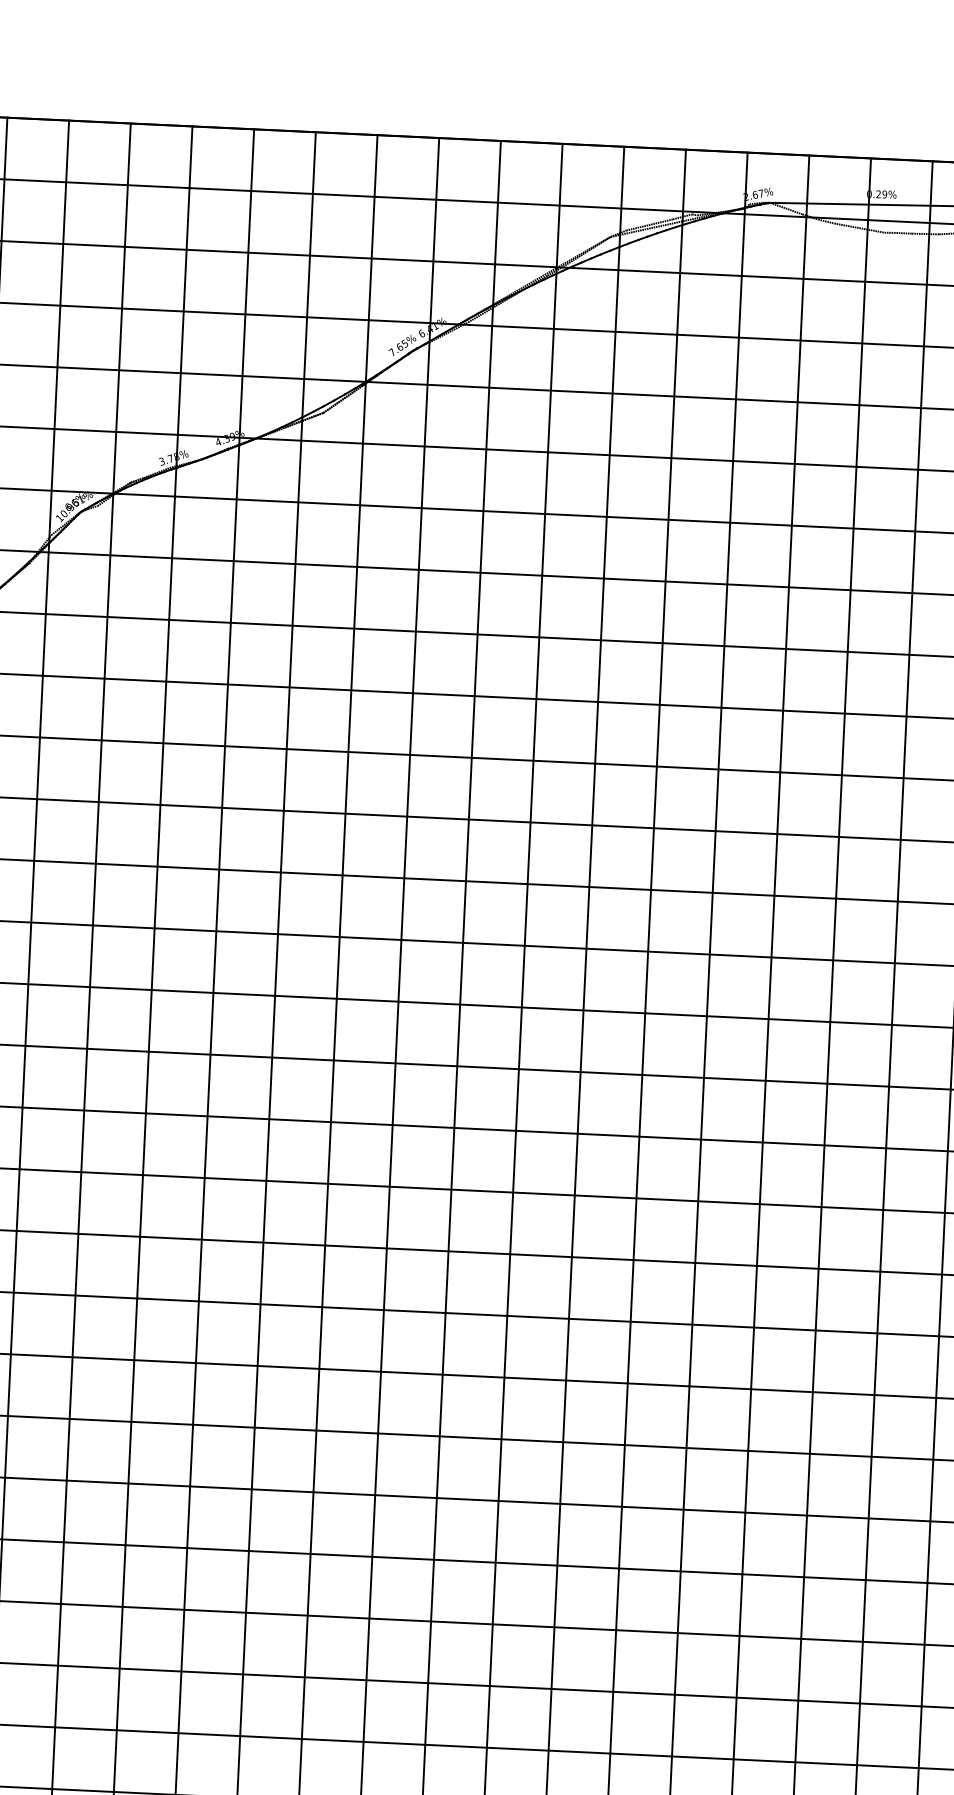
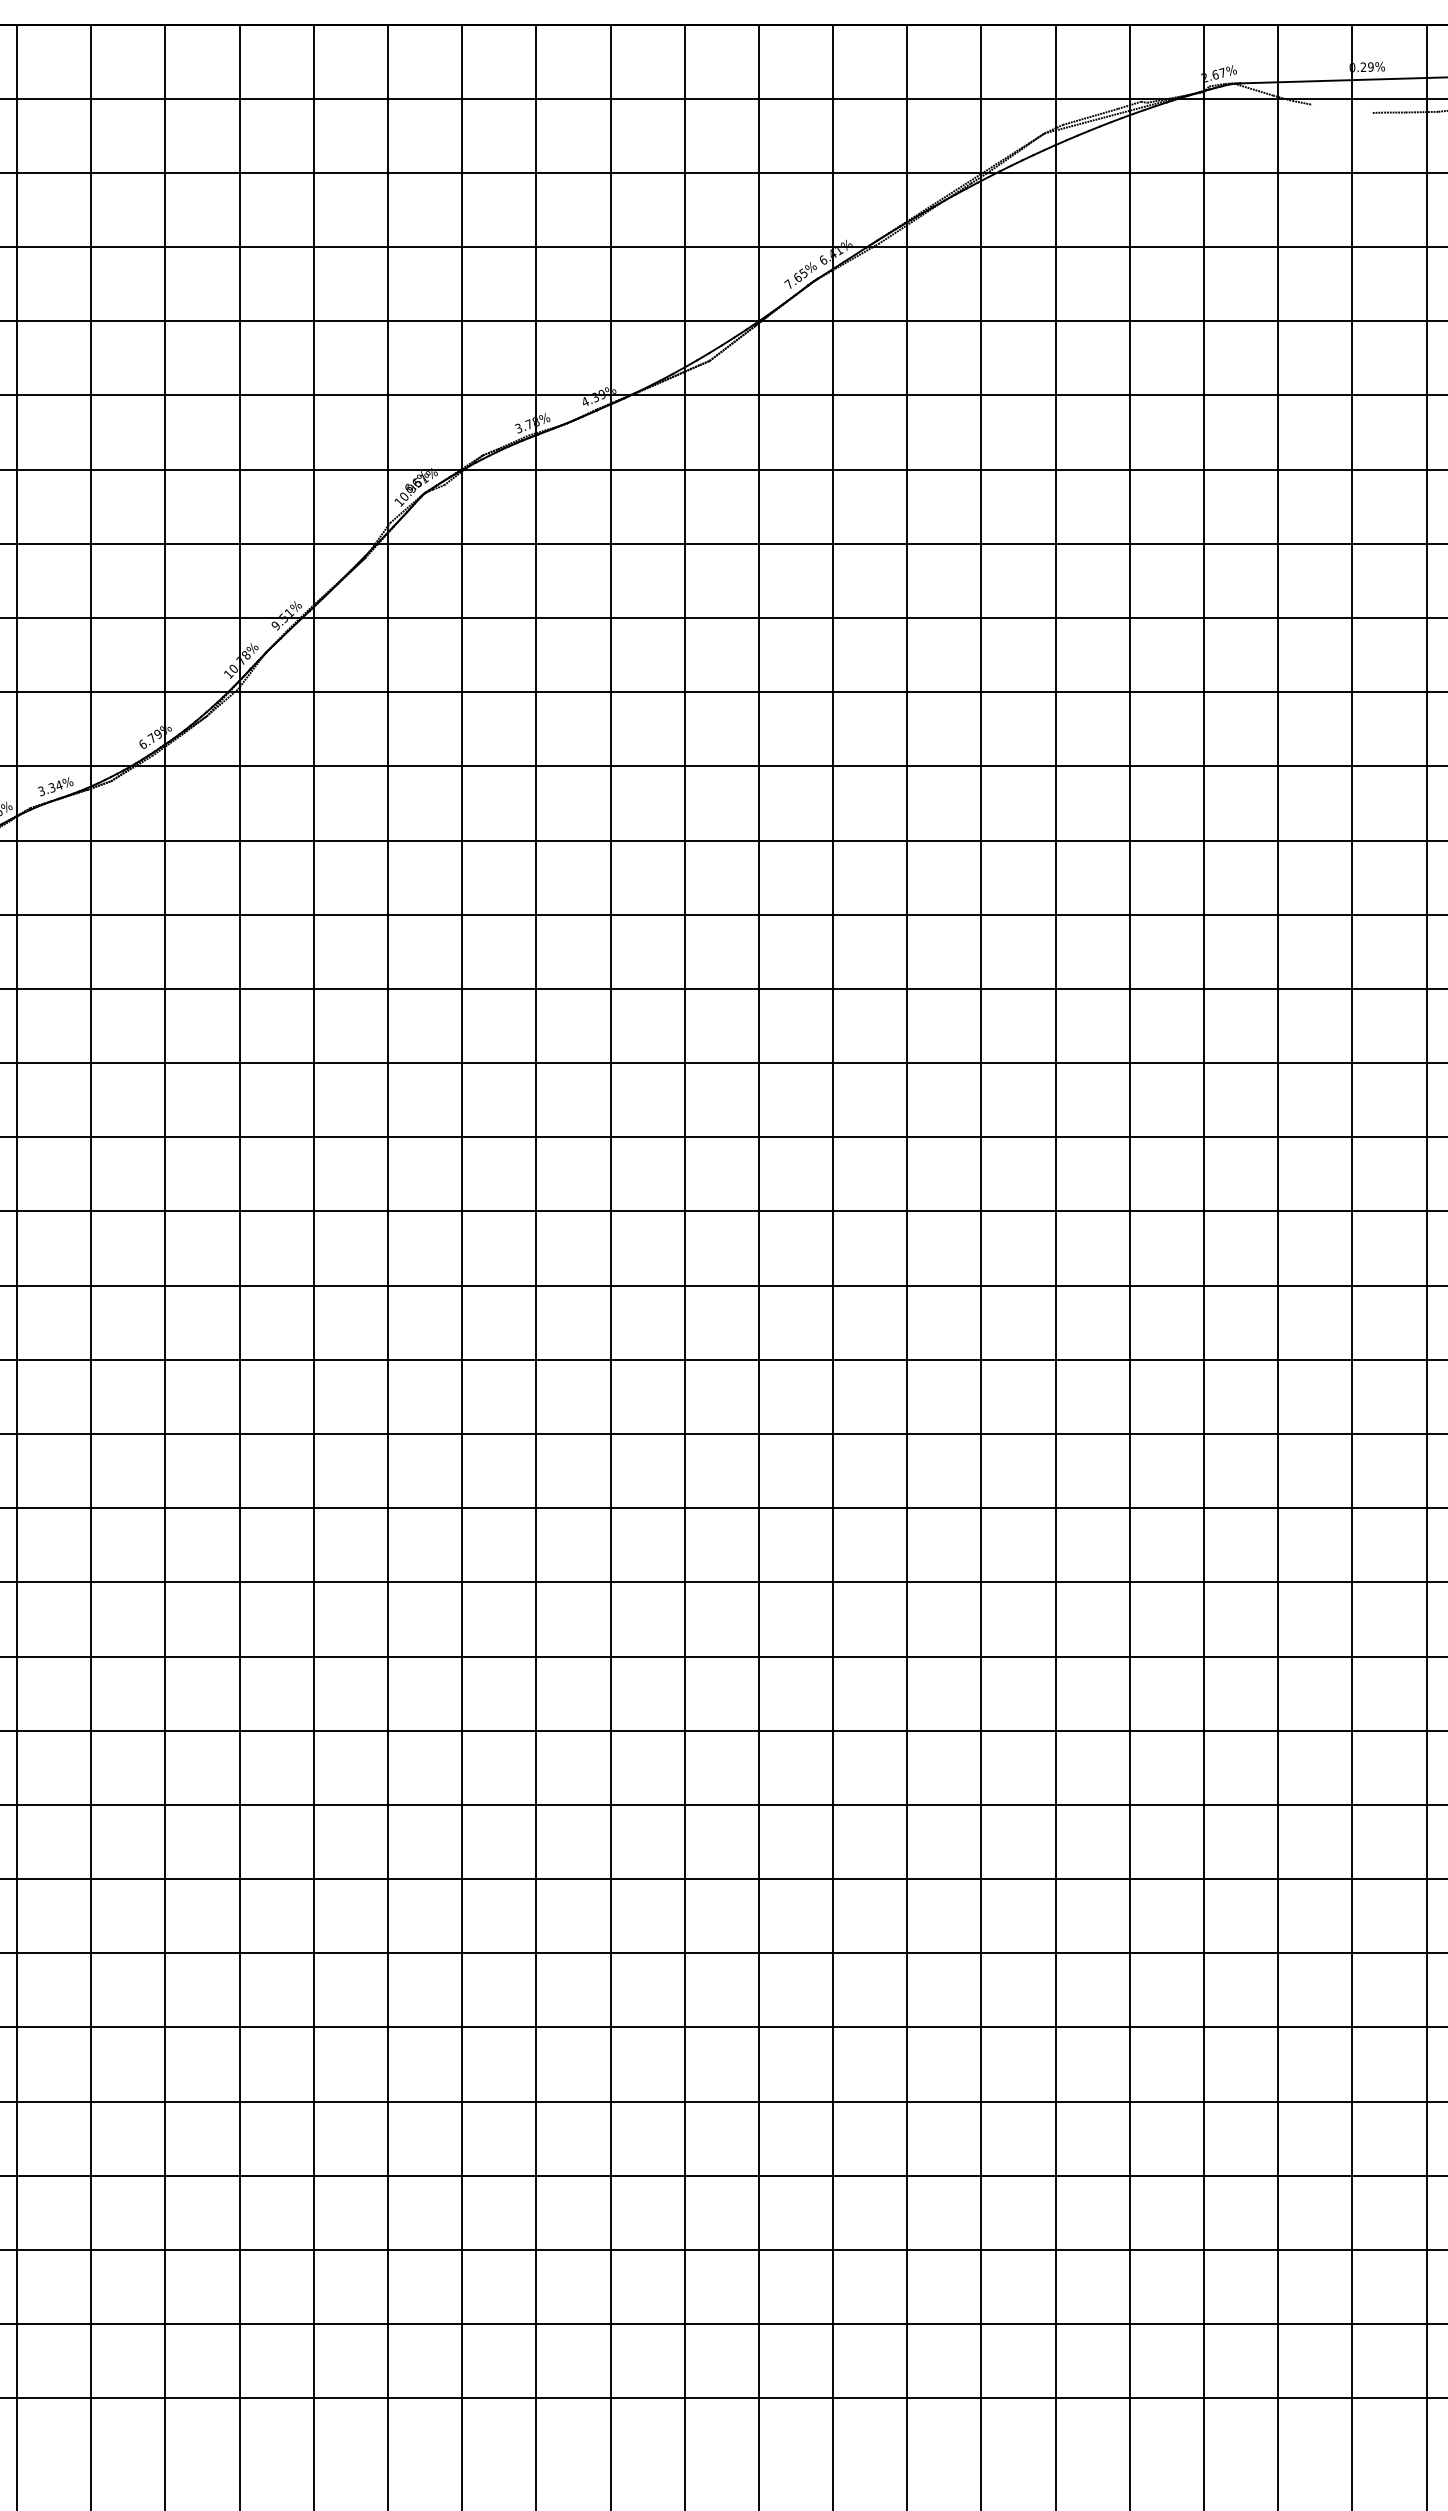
line: (859, 227) -> (1342, 108), removed

